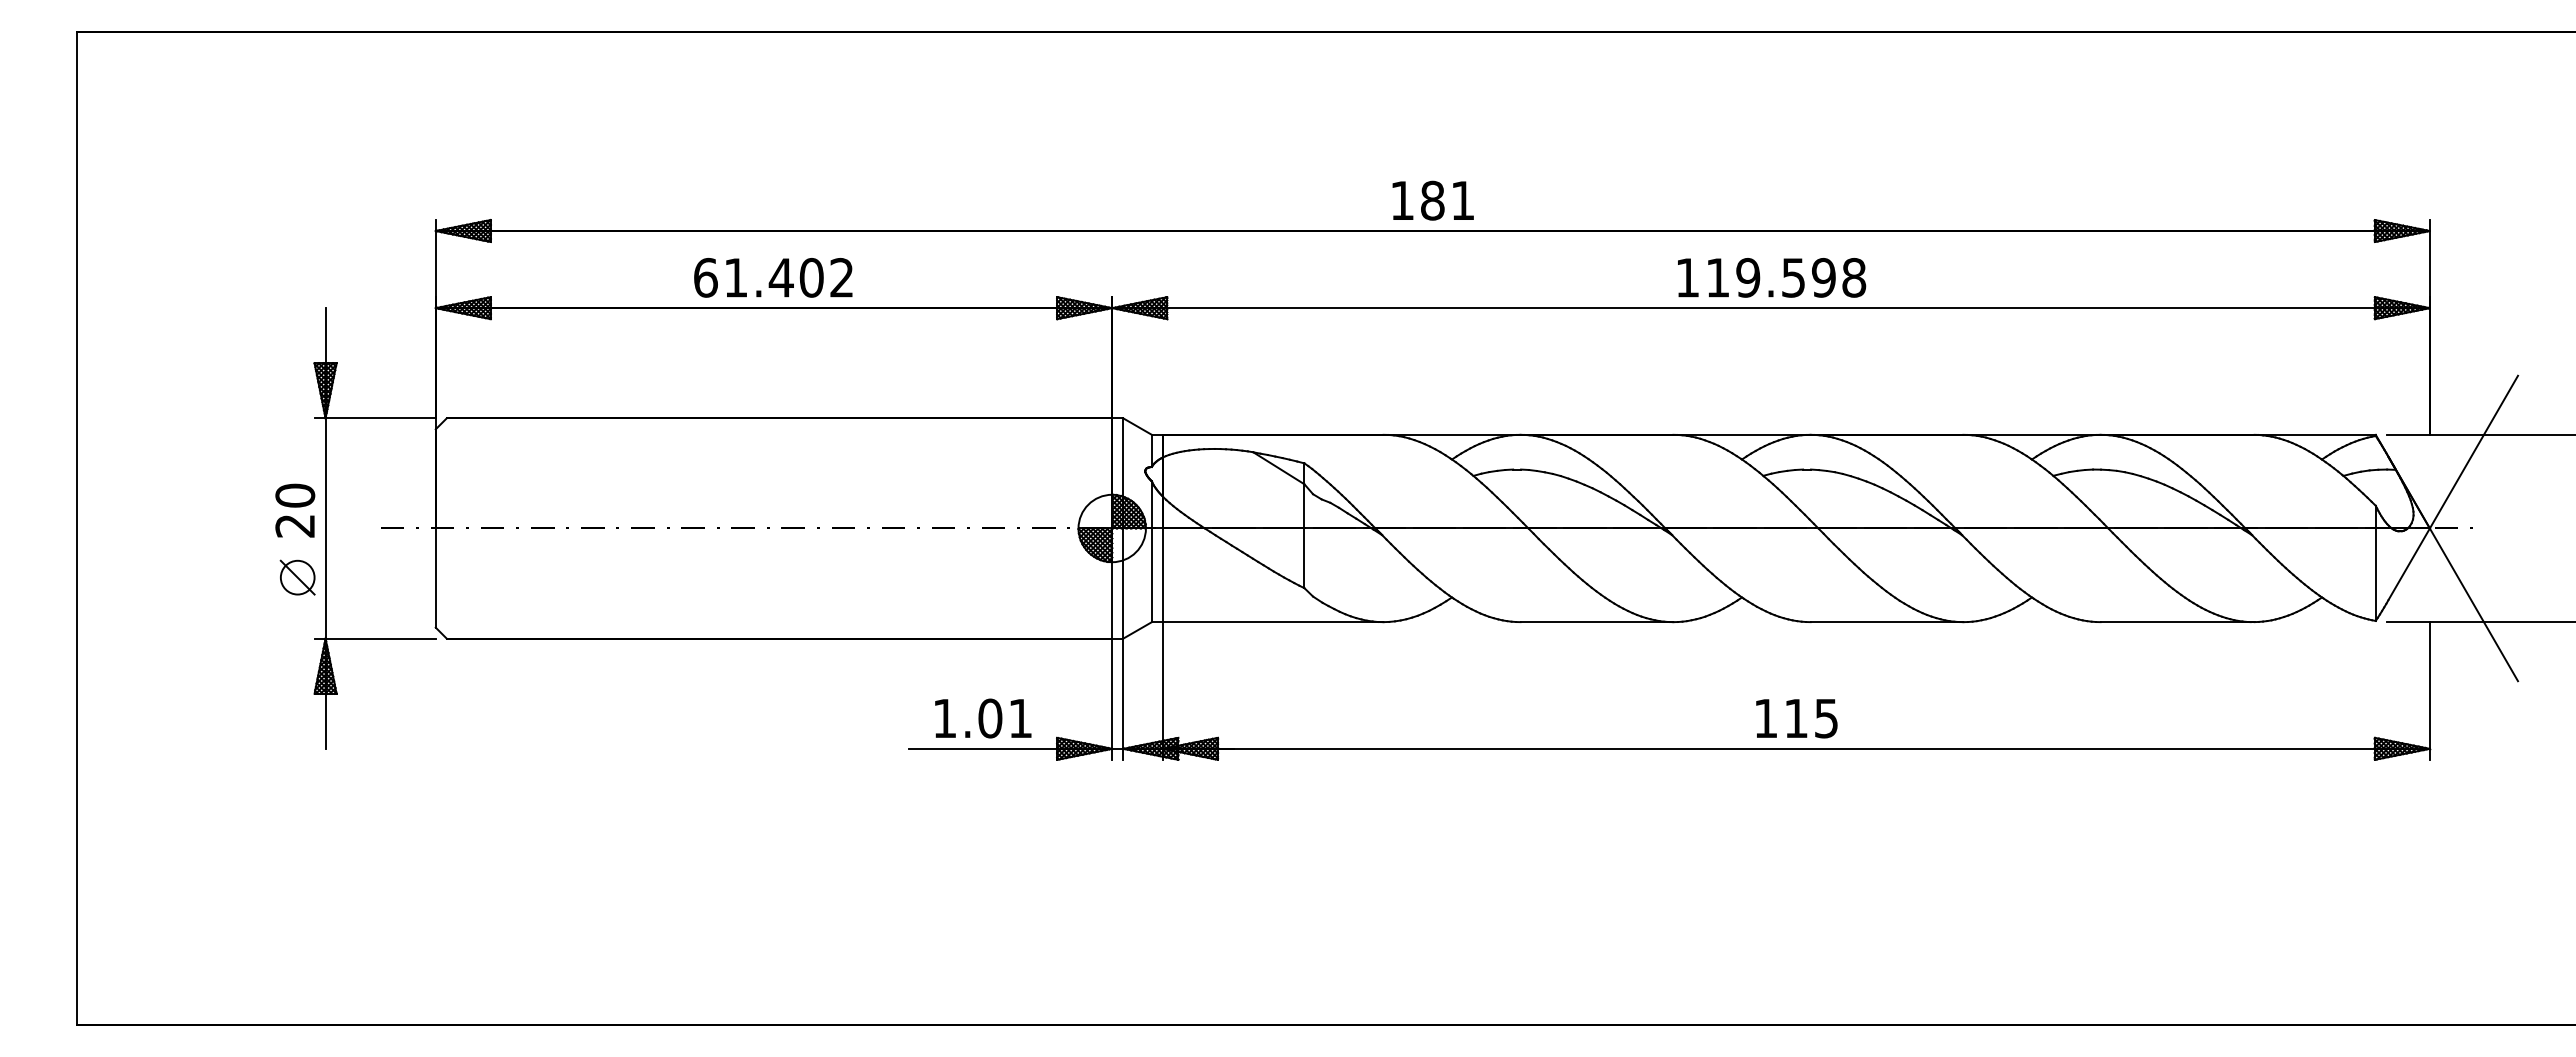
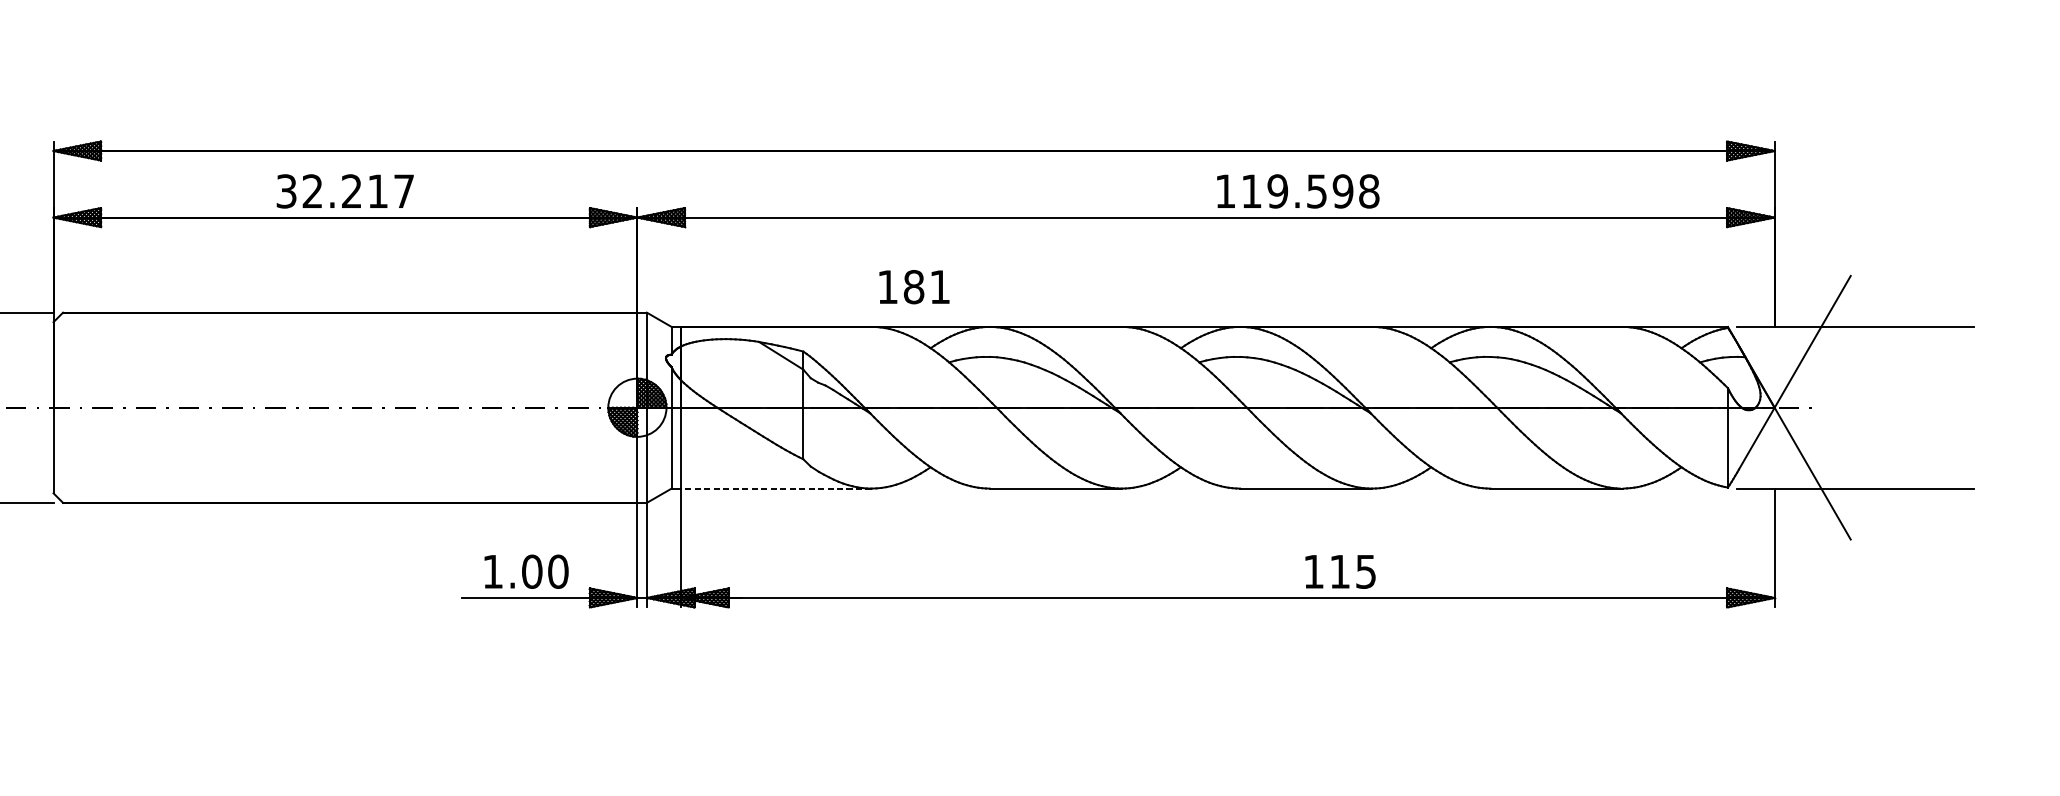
text: (1432, 200) -> (913, 286), moved
text: (773, 277) -> (345, 191), 61.402 -> 32.217
text: (1772, 277) -> (1298, 191), moved
line: (1272, 622) -> (775, 488), solid -> dashed
text: (1020, 718) -> (558, 571), 1.01 -> 1.00
text: (1796, 718) -> (1340, 571), moved

